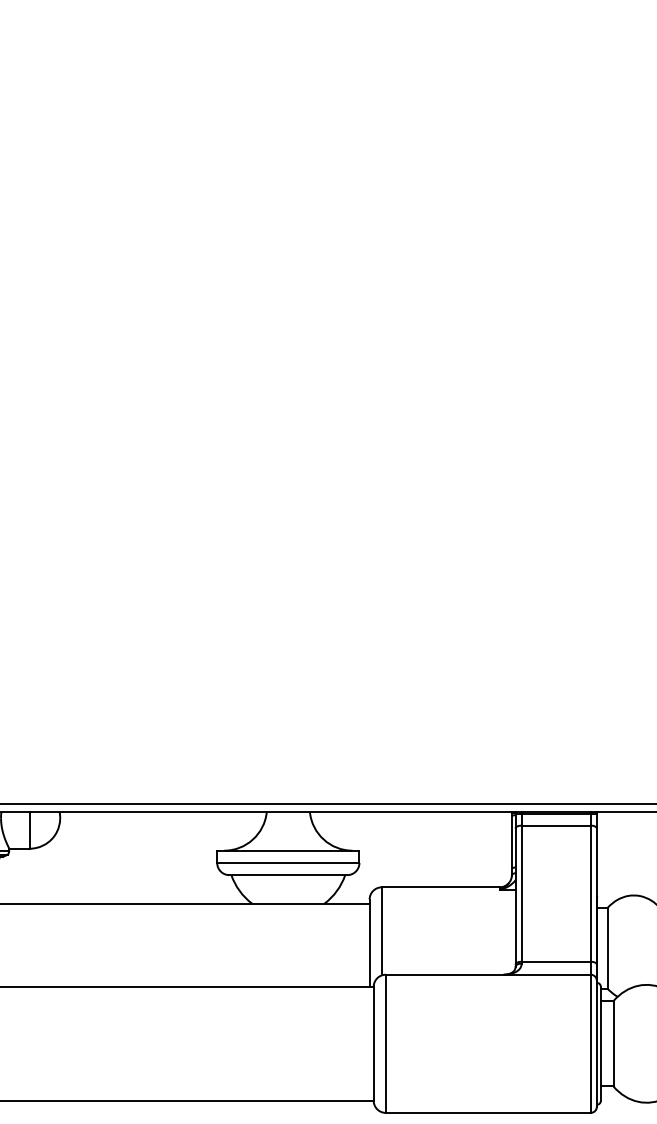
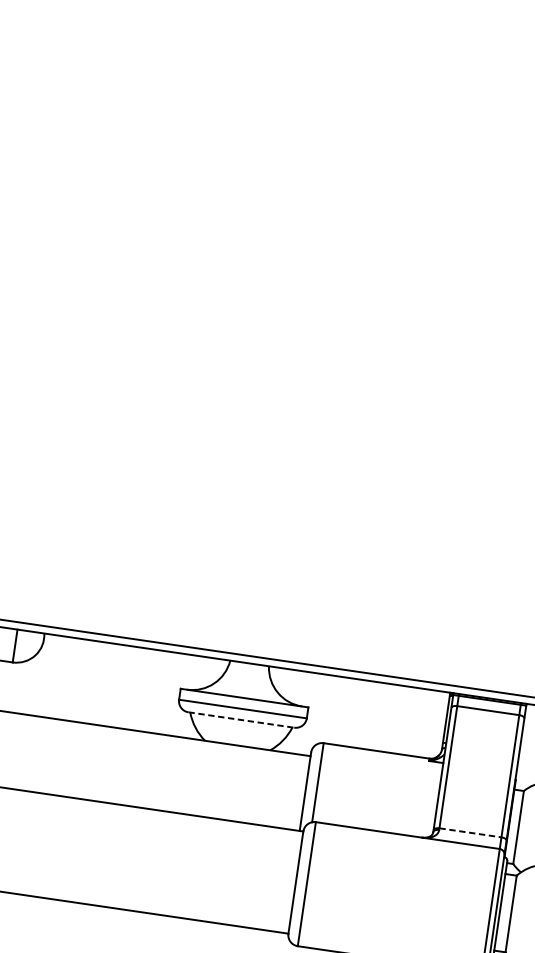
line: (288, 875) -> (241, 720), solid -> dashed
line: (556, 961) -> (470, 832), solid -> dashed

